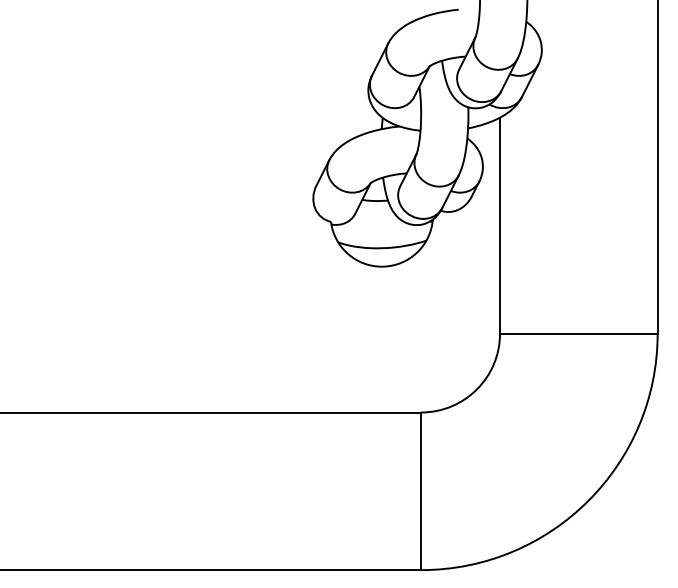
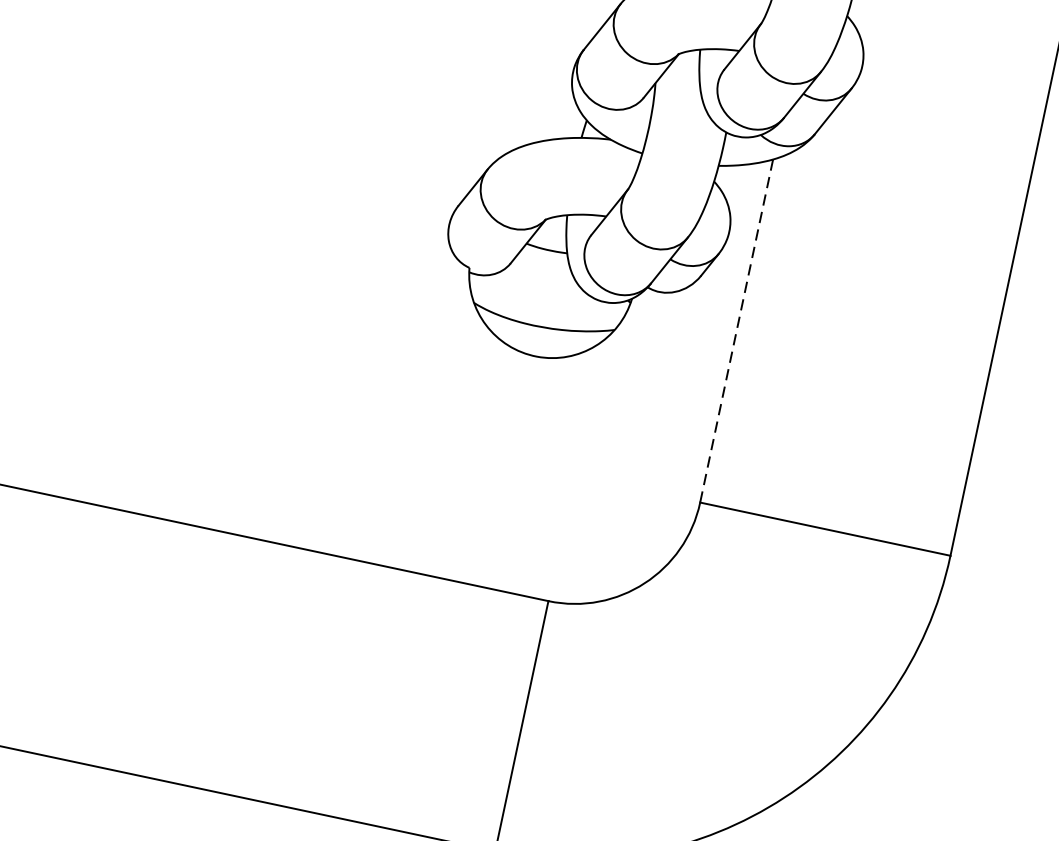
line: (500, 226) -> (737, 332), solid -> dashed

